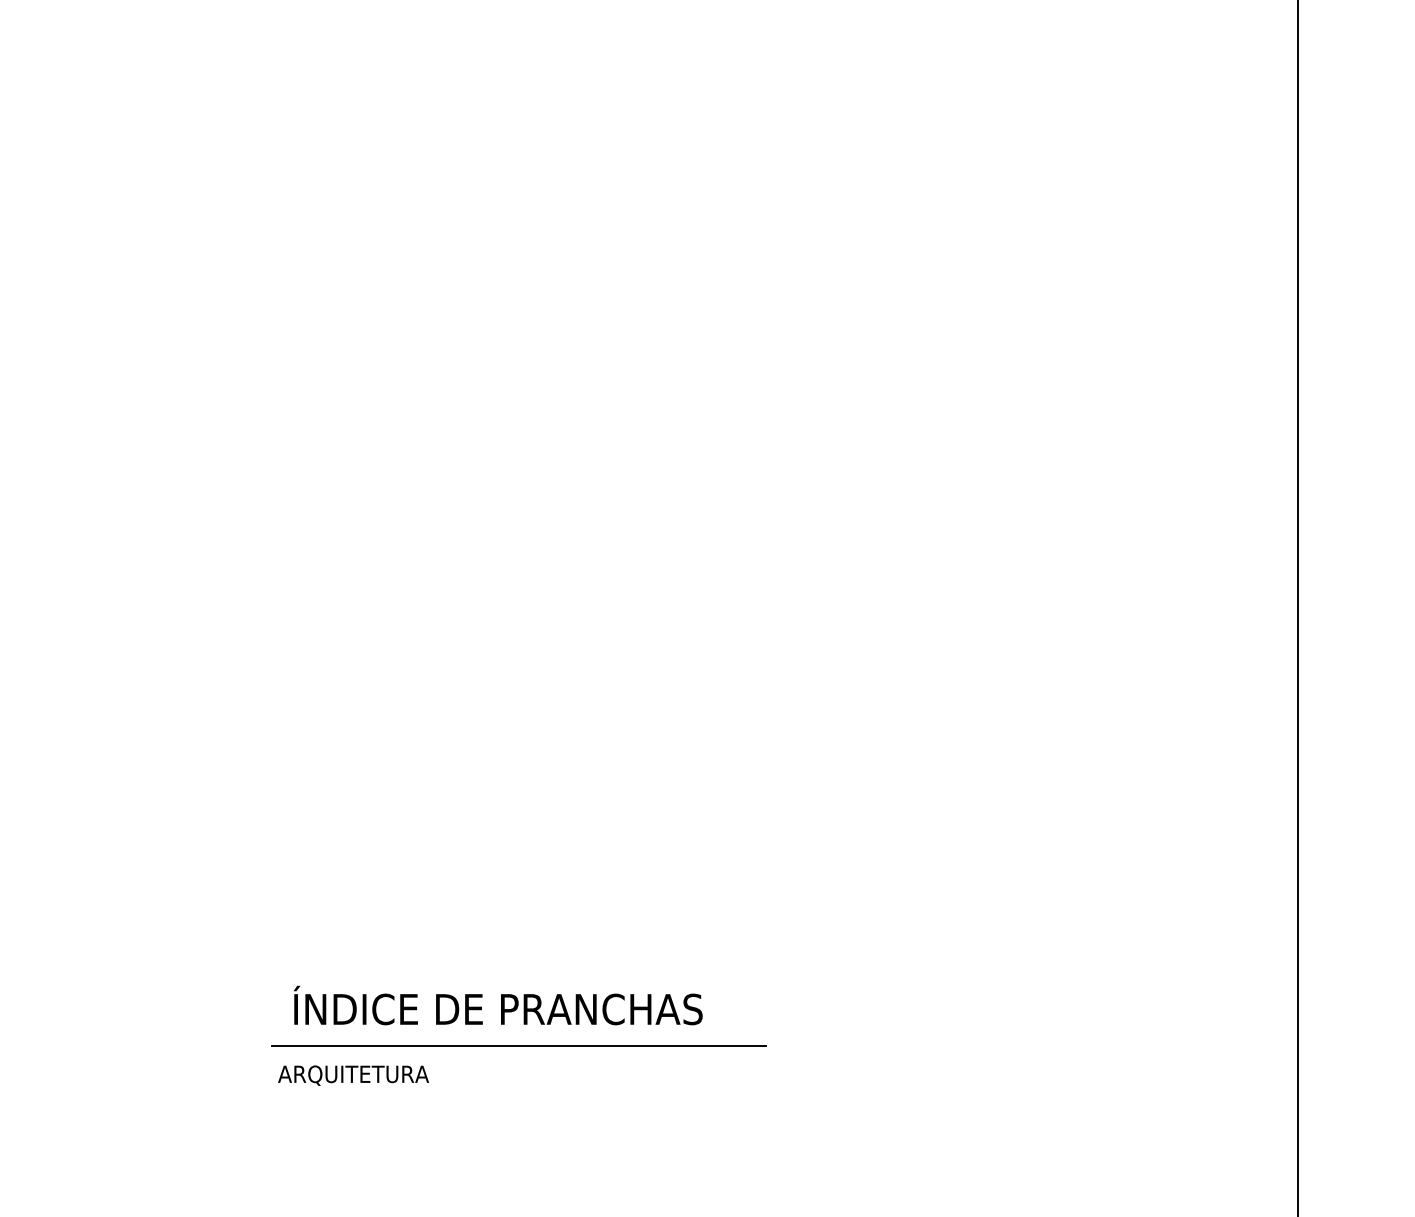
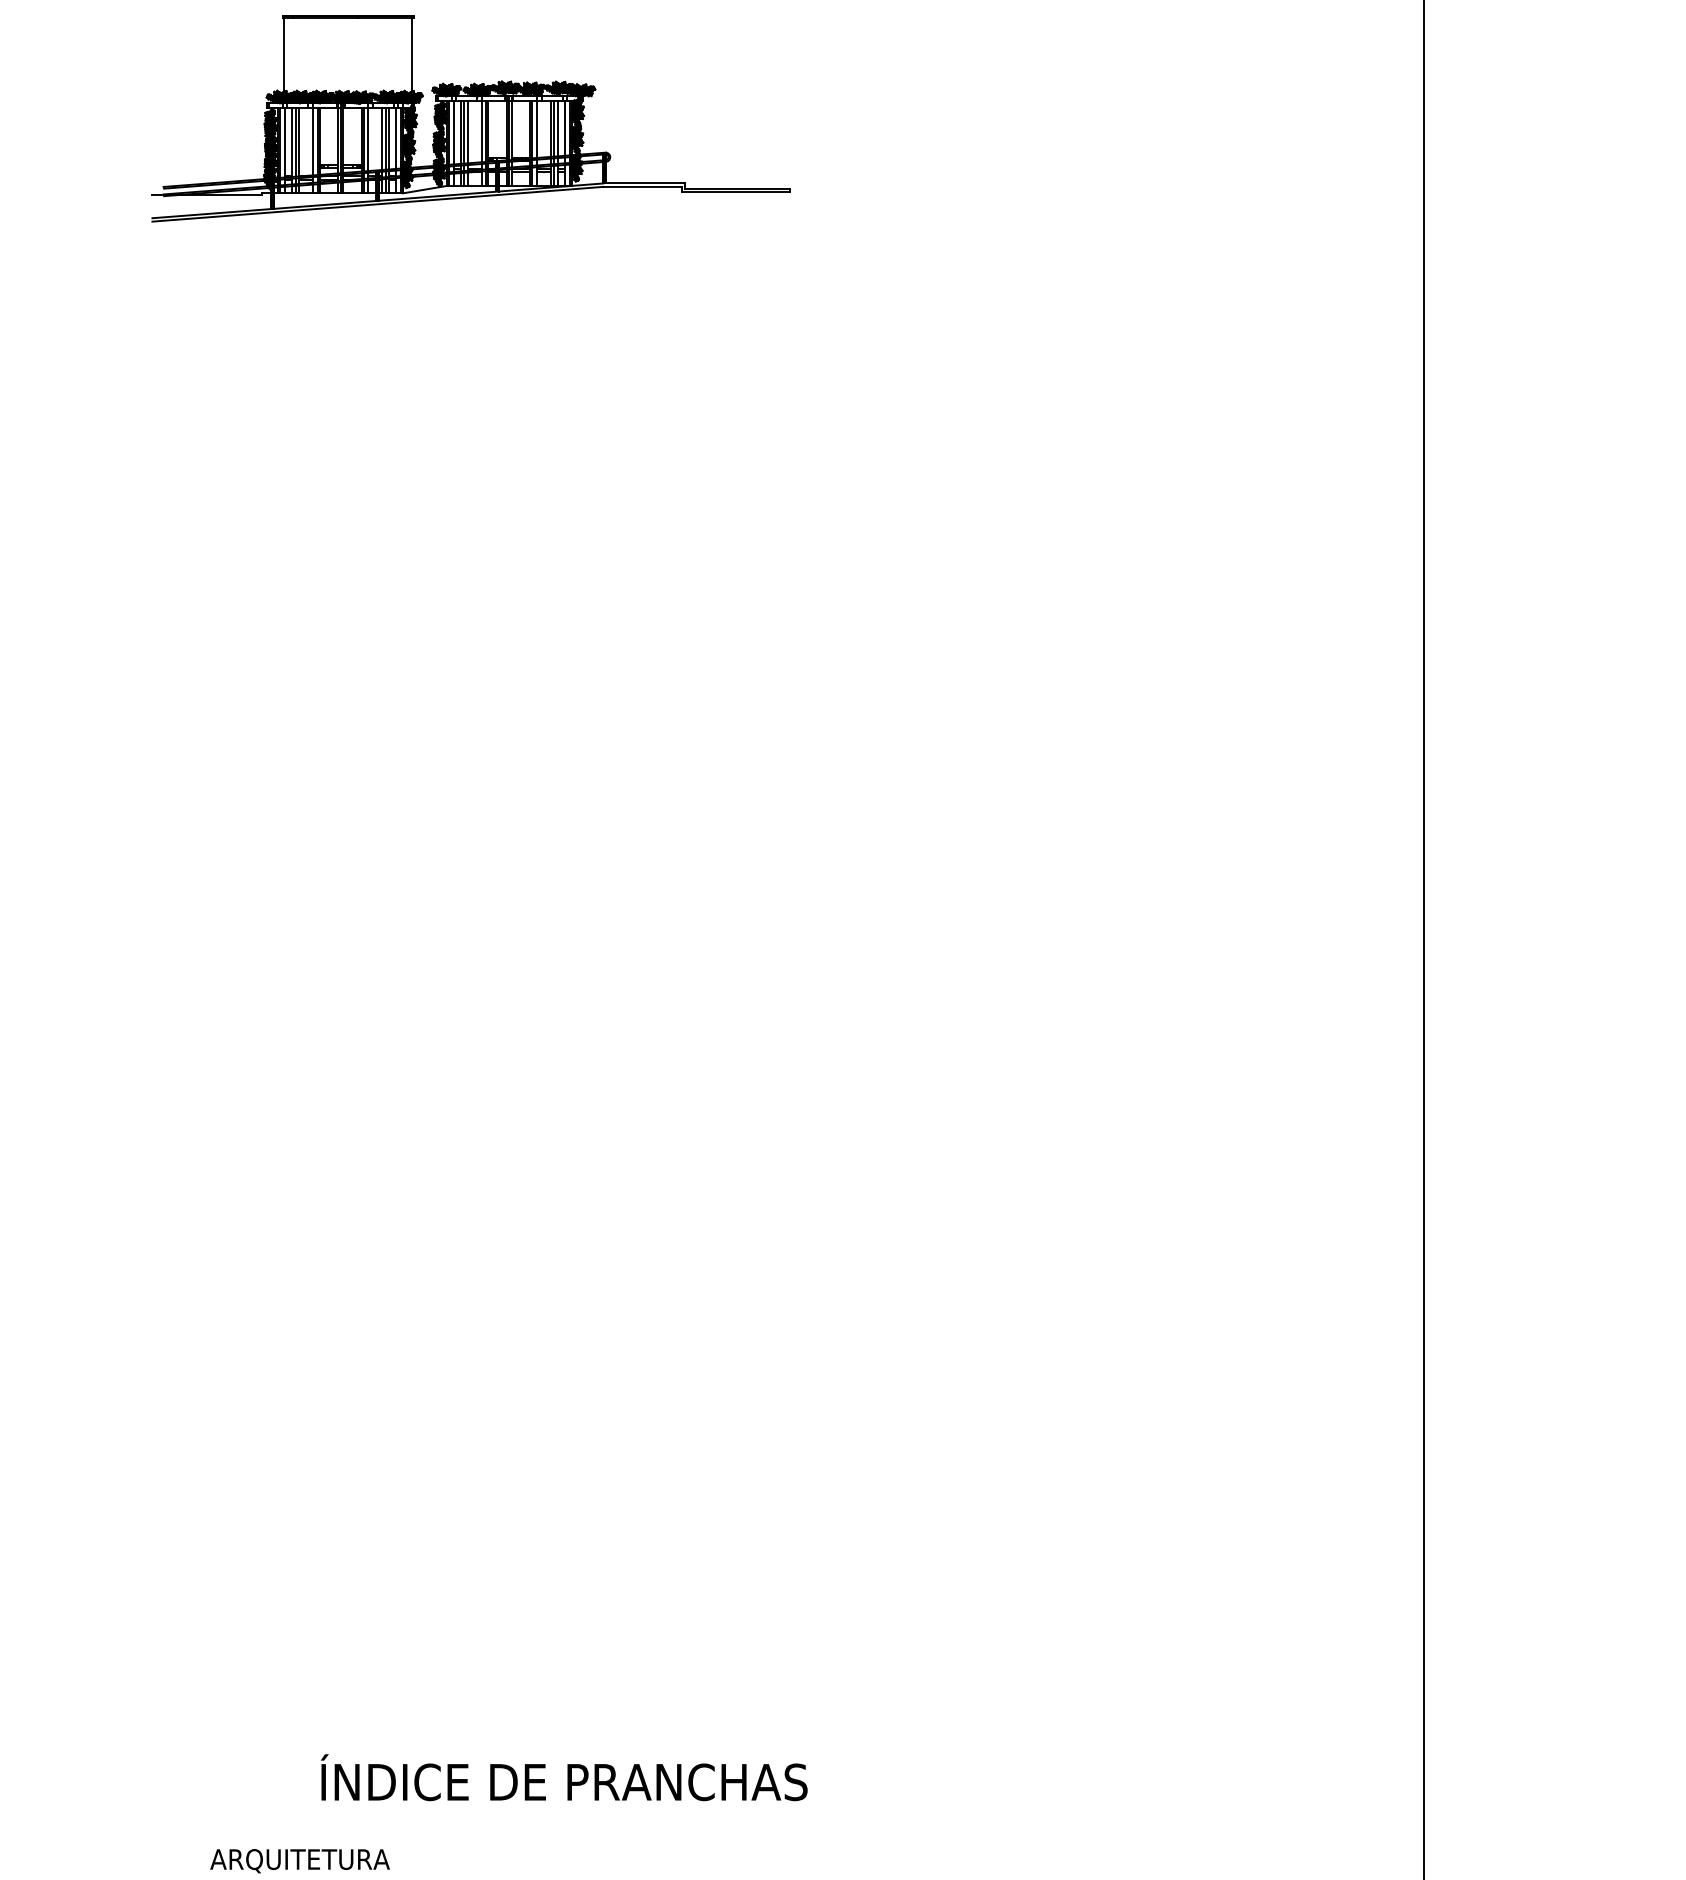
text: (498, 1005) -> (564, 1777), moved
line: (518, 1046) -> (496, 1826), removed

